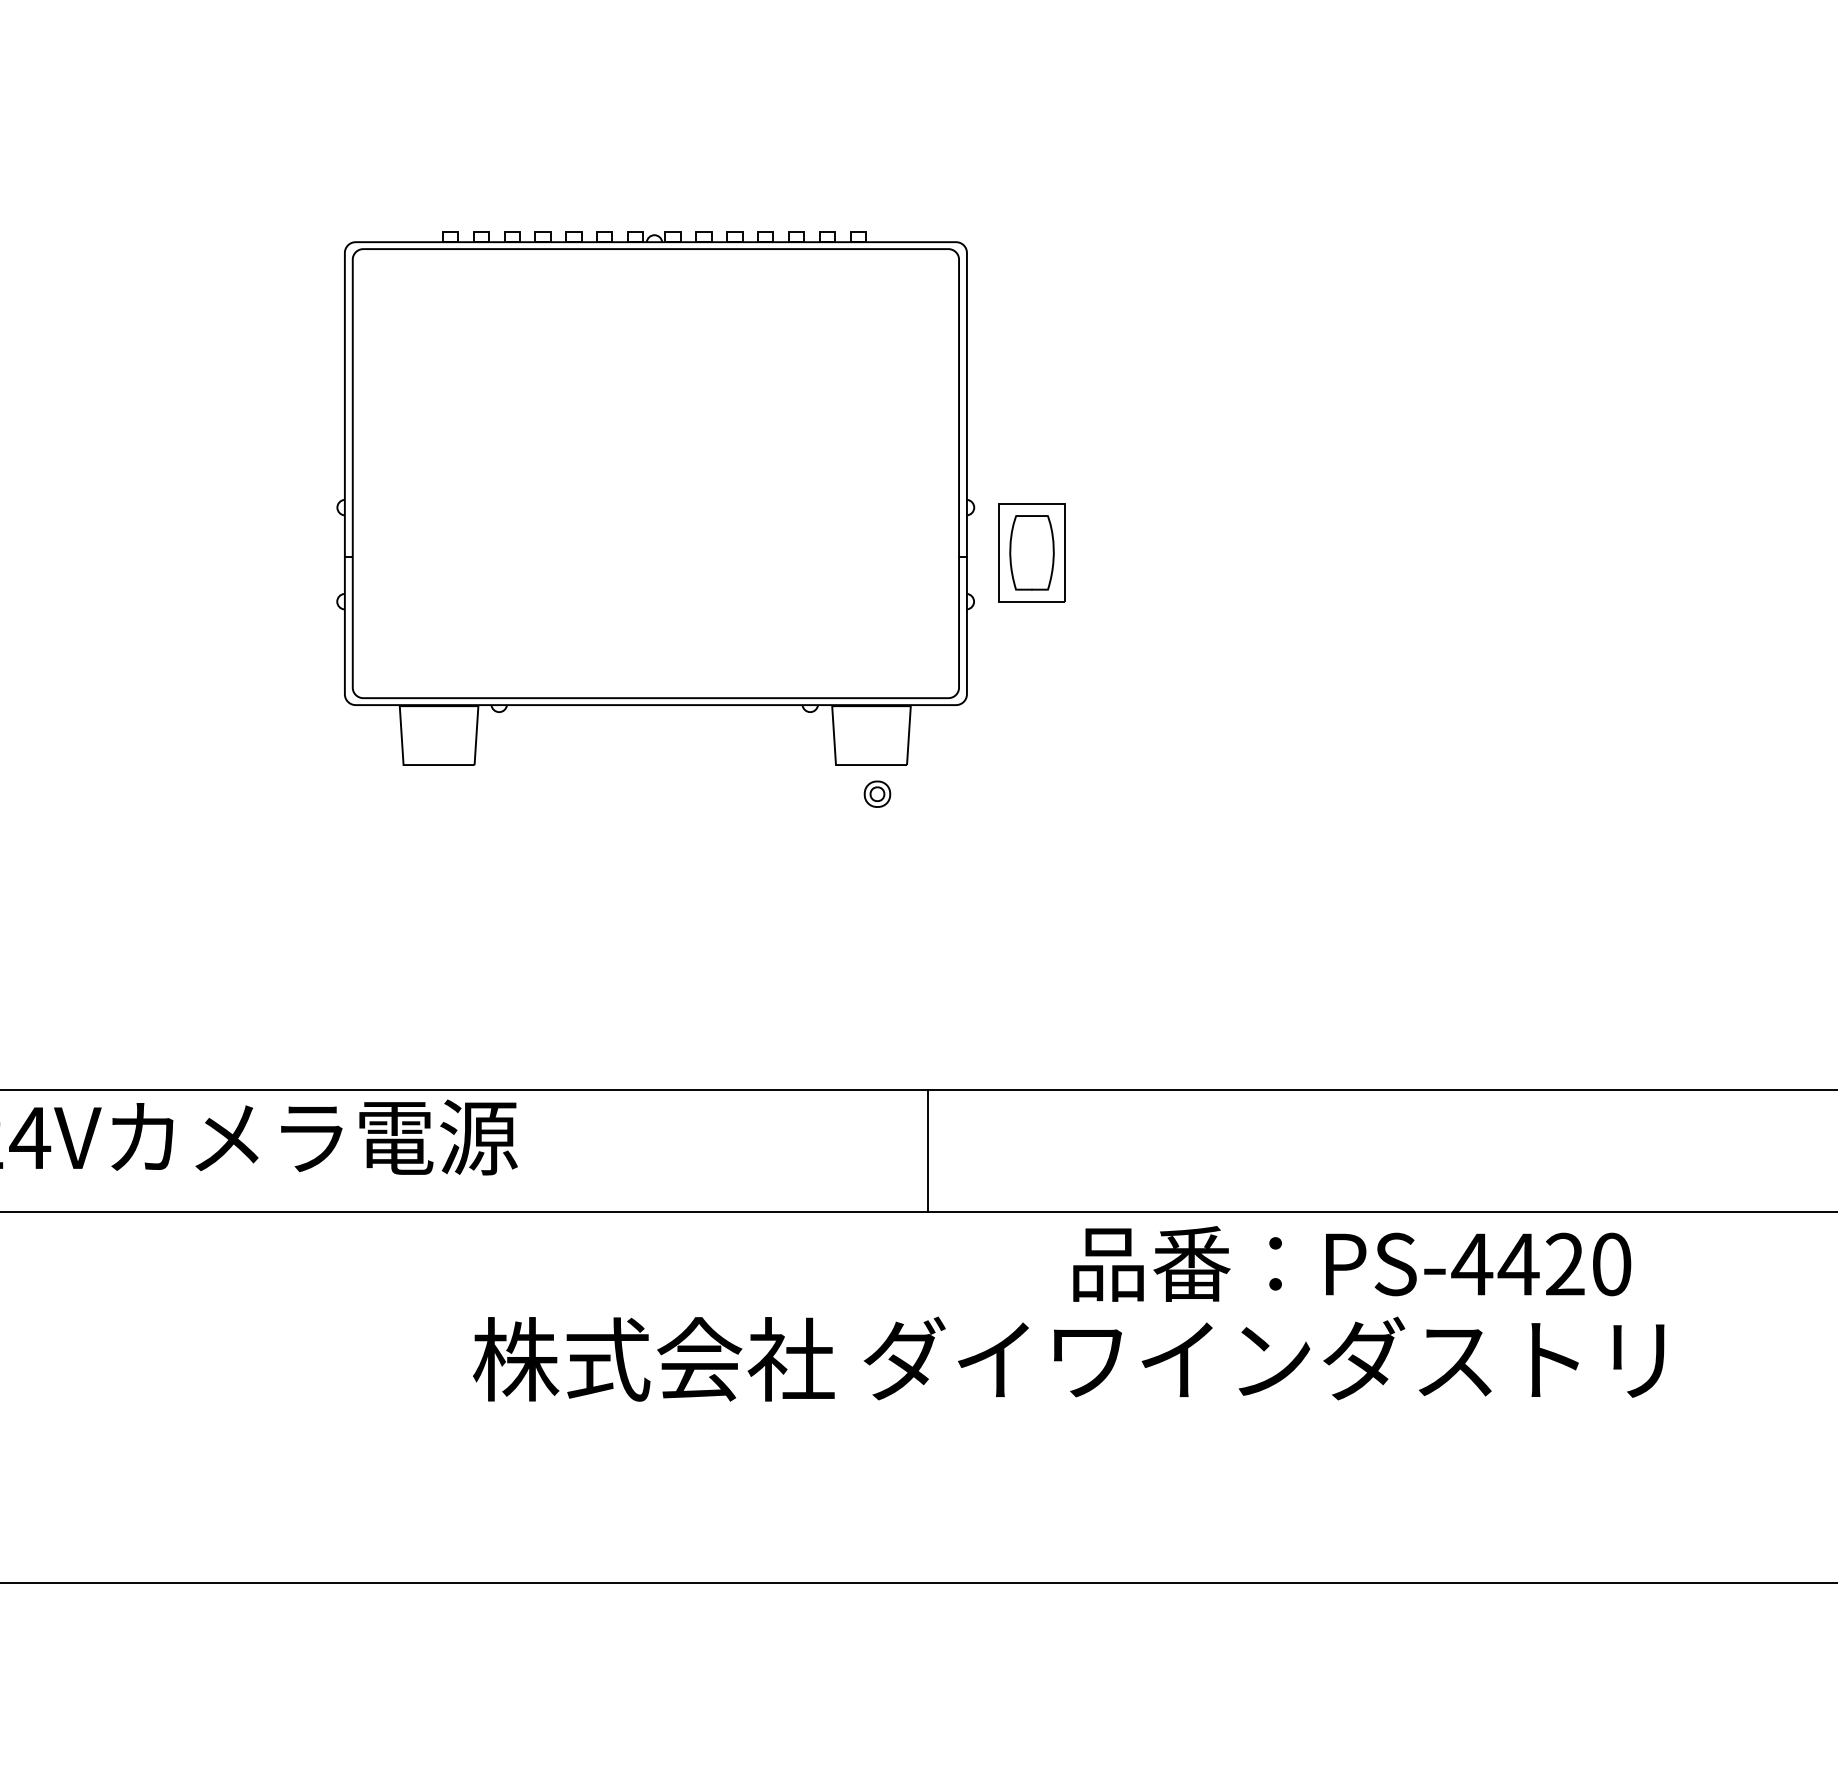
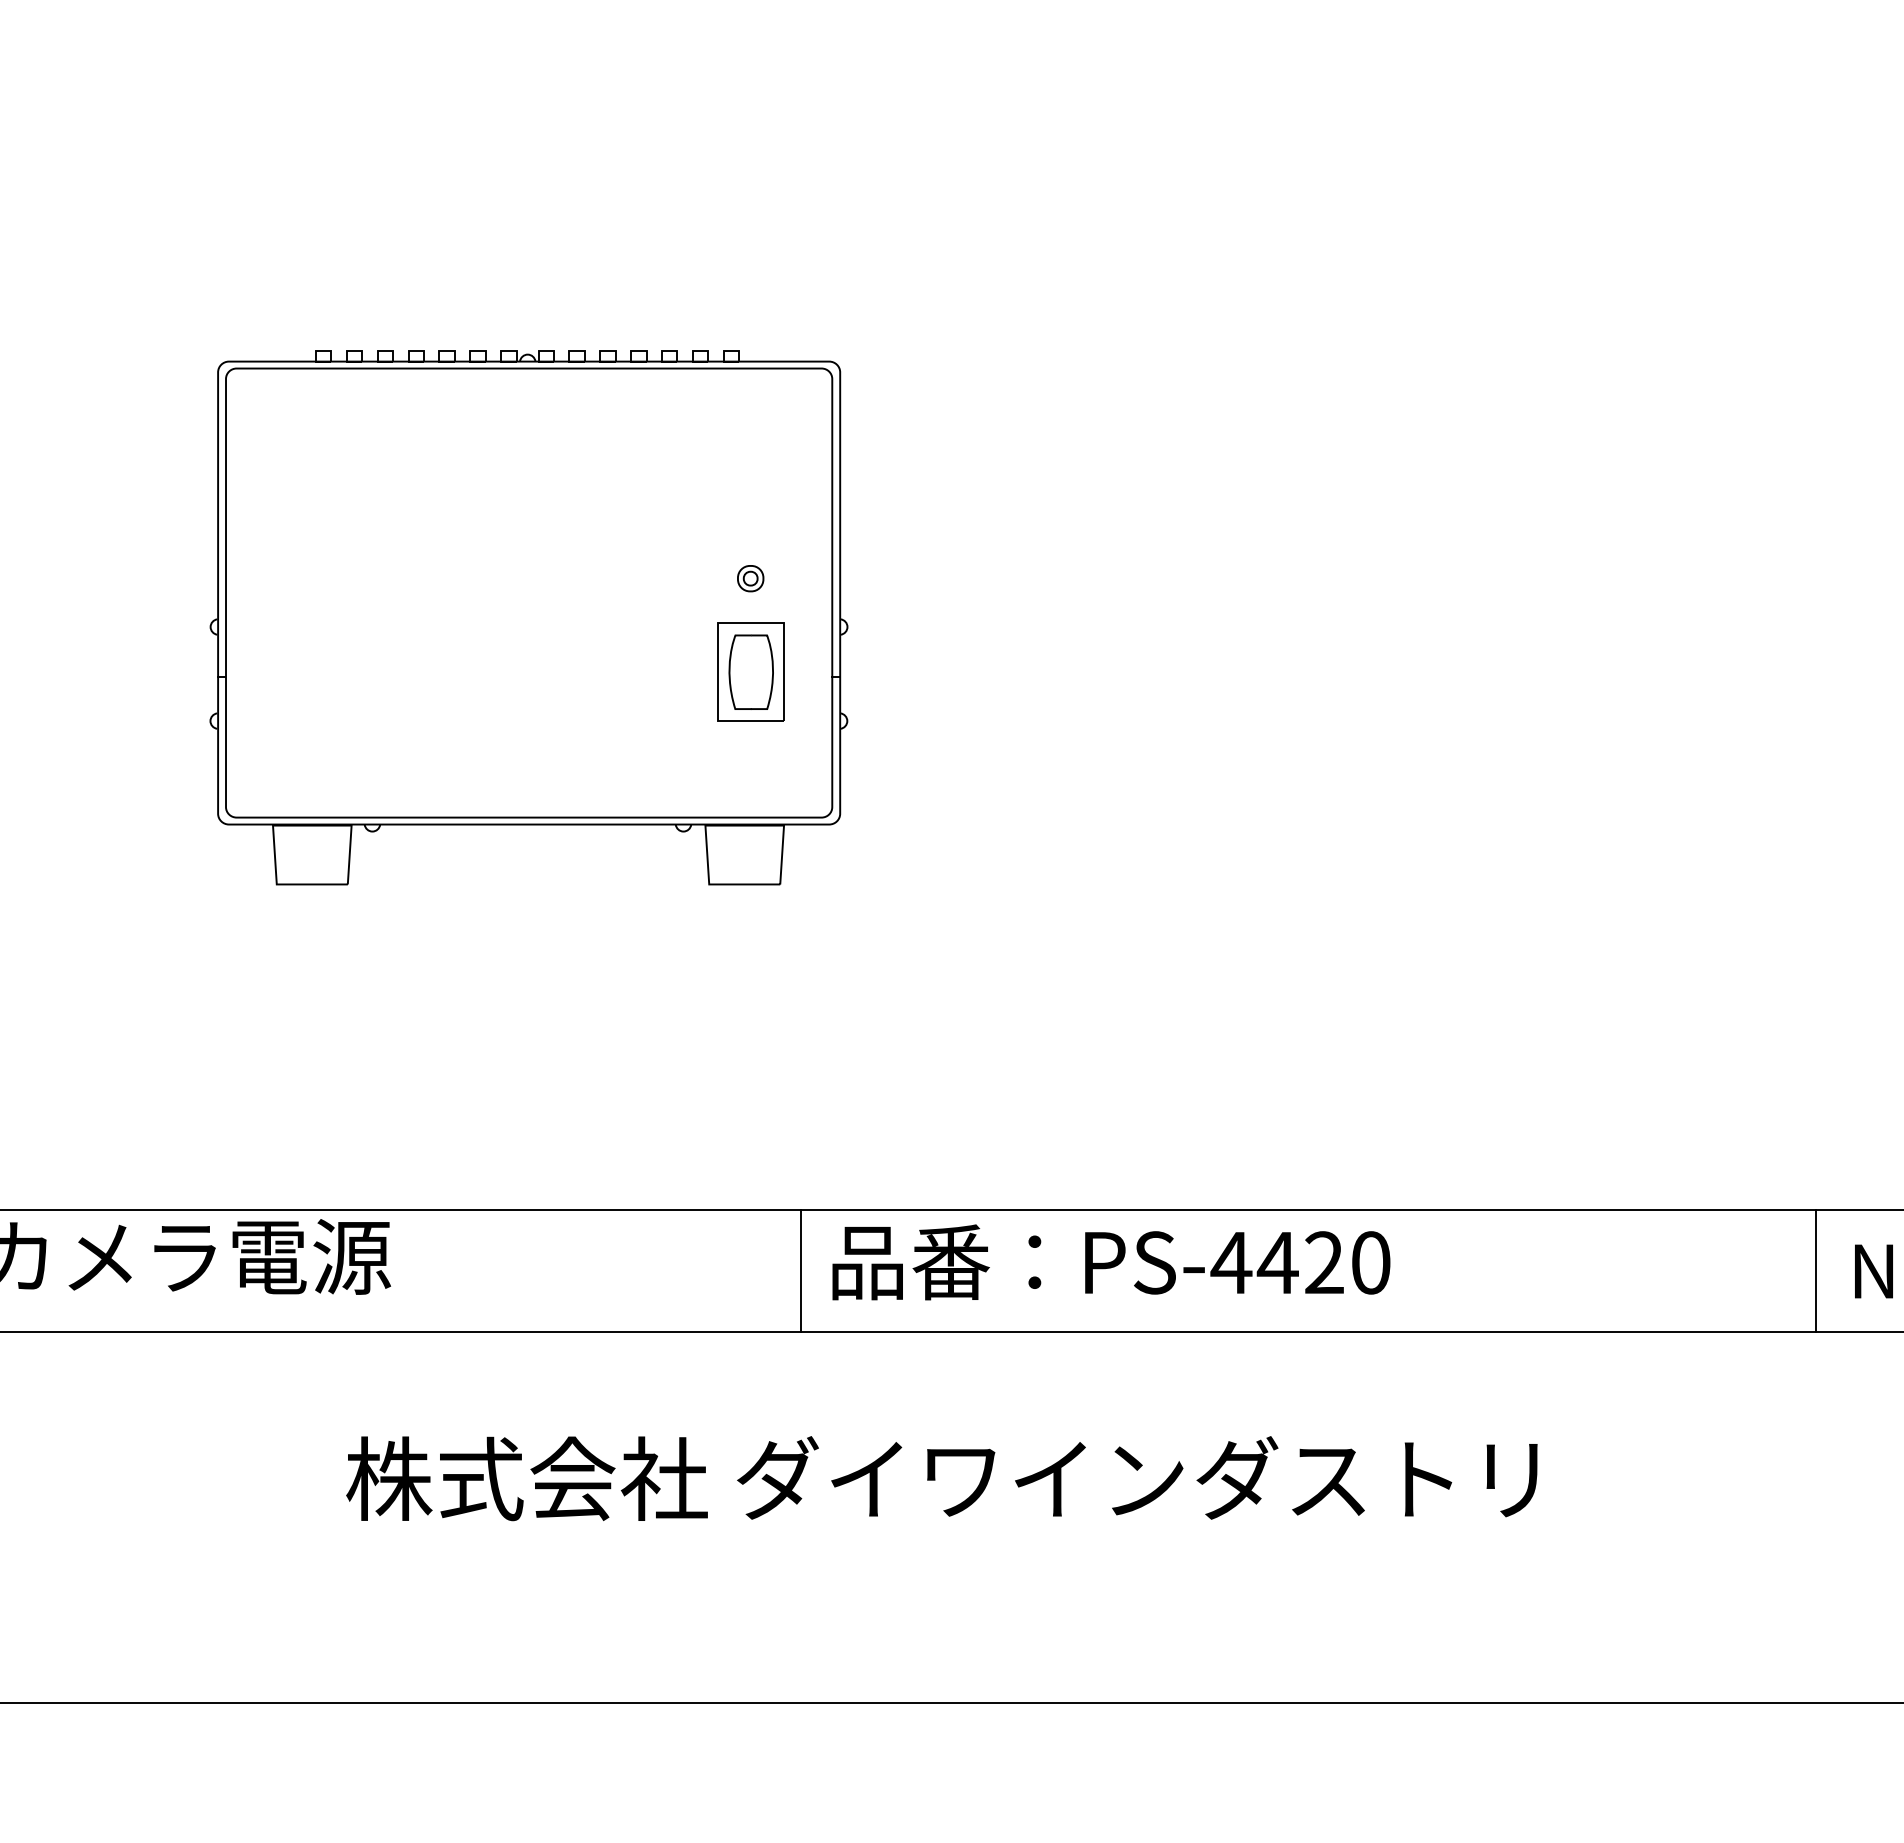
part: (1031, 552) -> (750, 671), moved
part: (877, 794) -> (750, 578), moved
text: (1352, 1264) -> (1111, 1262), moved

